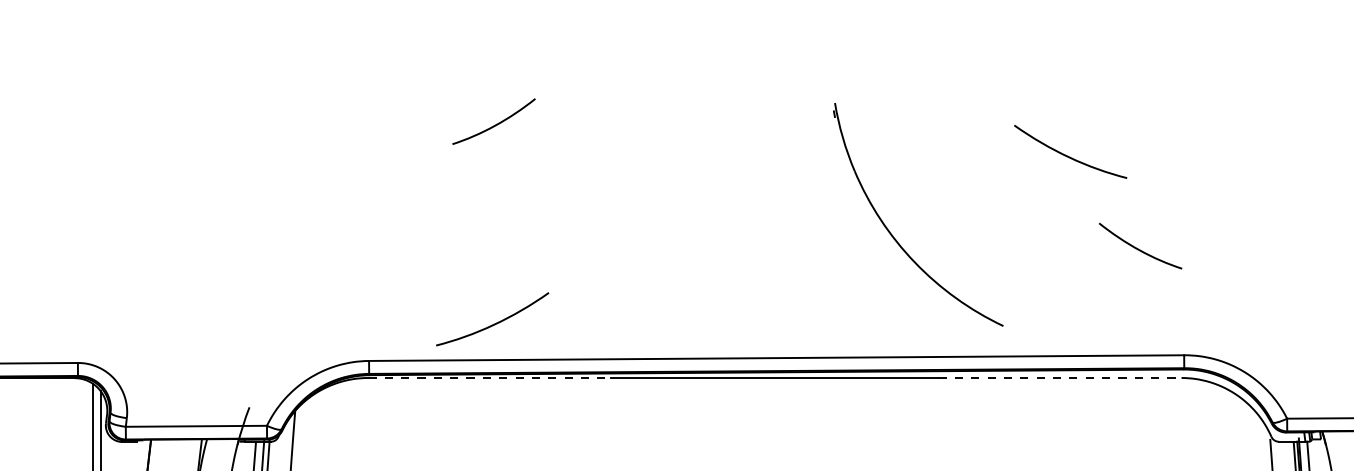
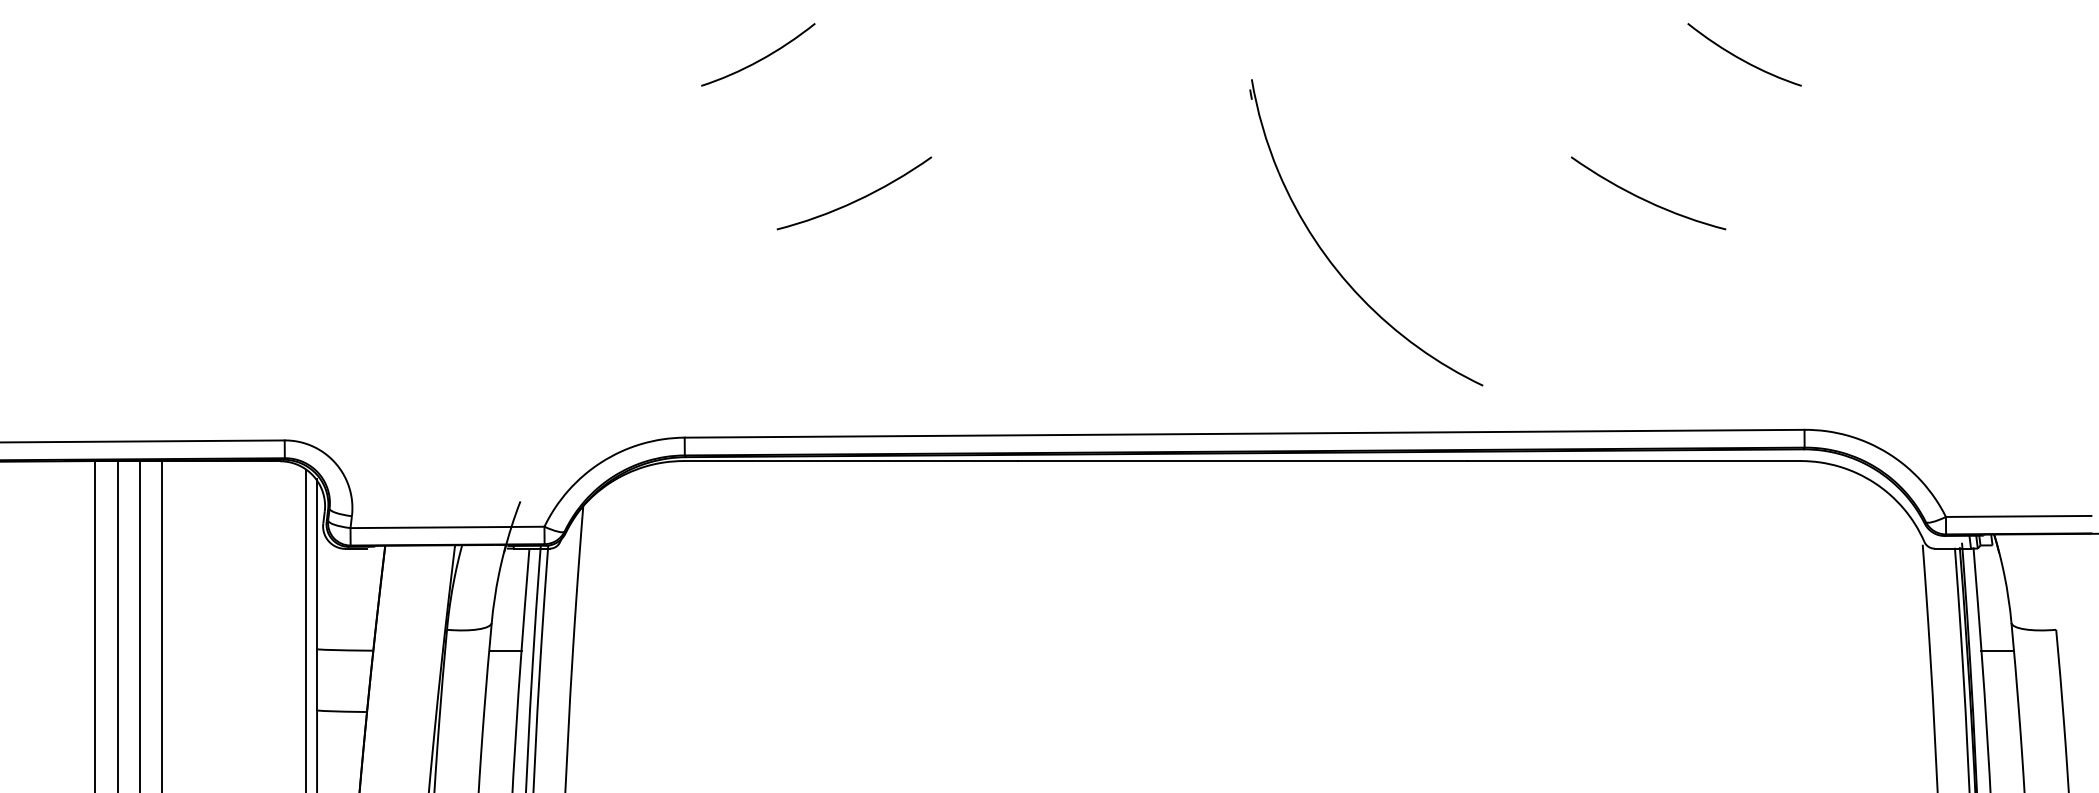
curve: (496, 124) -> (761, 58), moved
curve: (1069, 156) -> (1646, 199), moved
part: (891, 233) -> (1329, 258), moved
curve: (1138, 248) -> (1741, 58), moved
curve: (494, 323) -> (856, 199), moved
line: (489, 378) -> (850, 461), dashed -> solid
line: (1059, 378) -> (1633, 461), dashed -> solid

